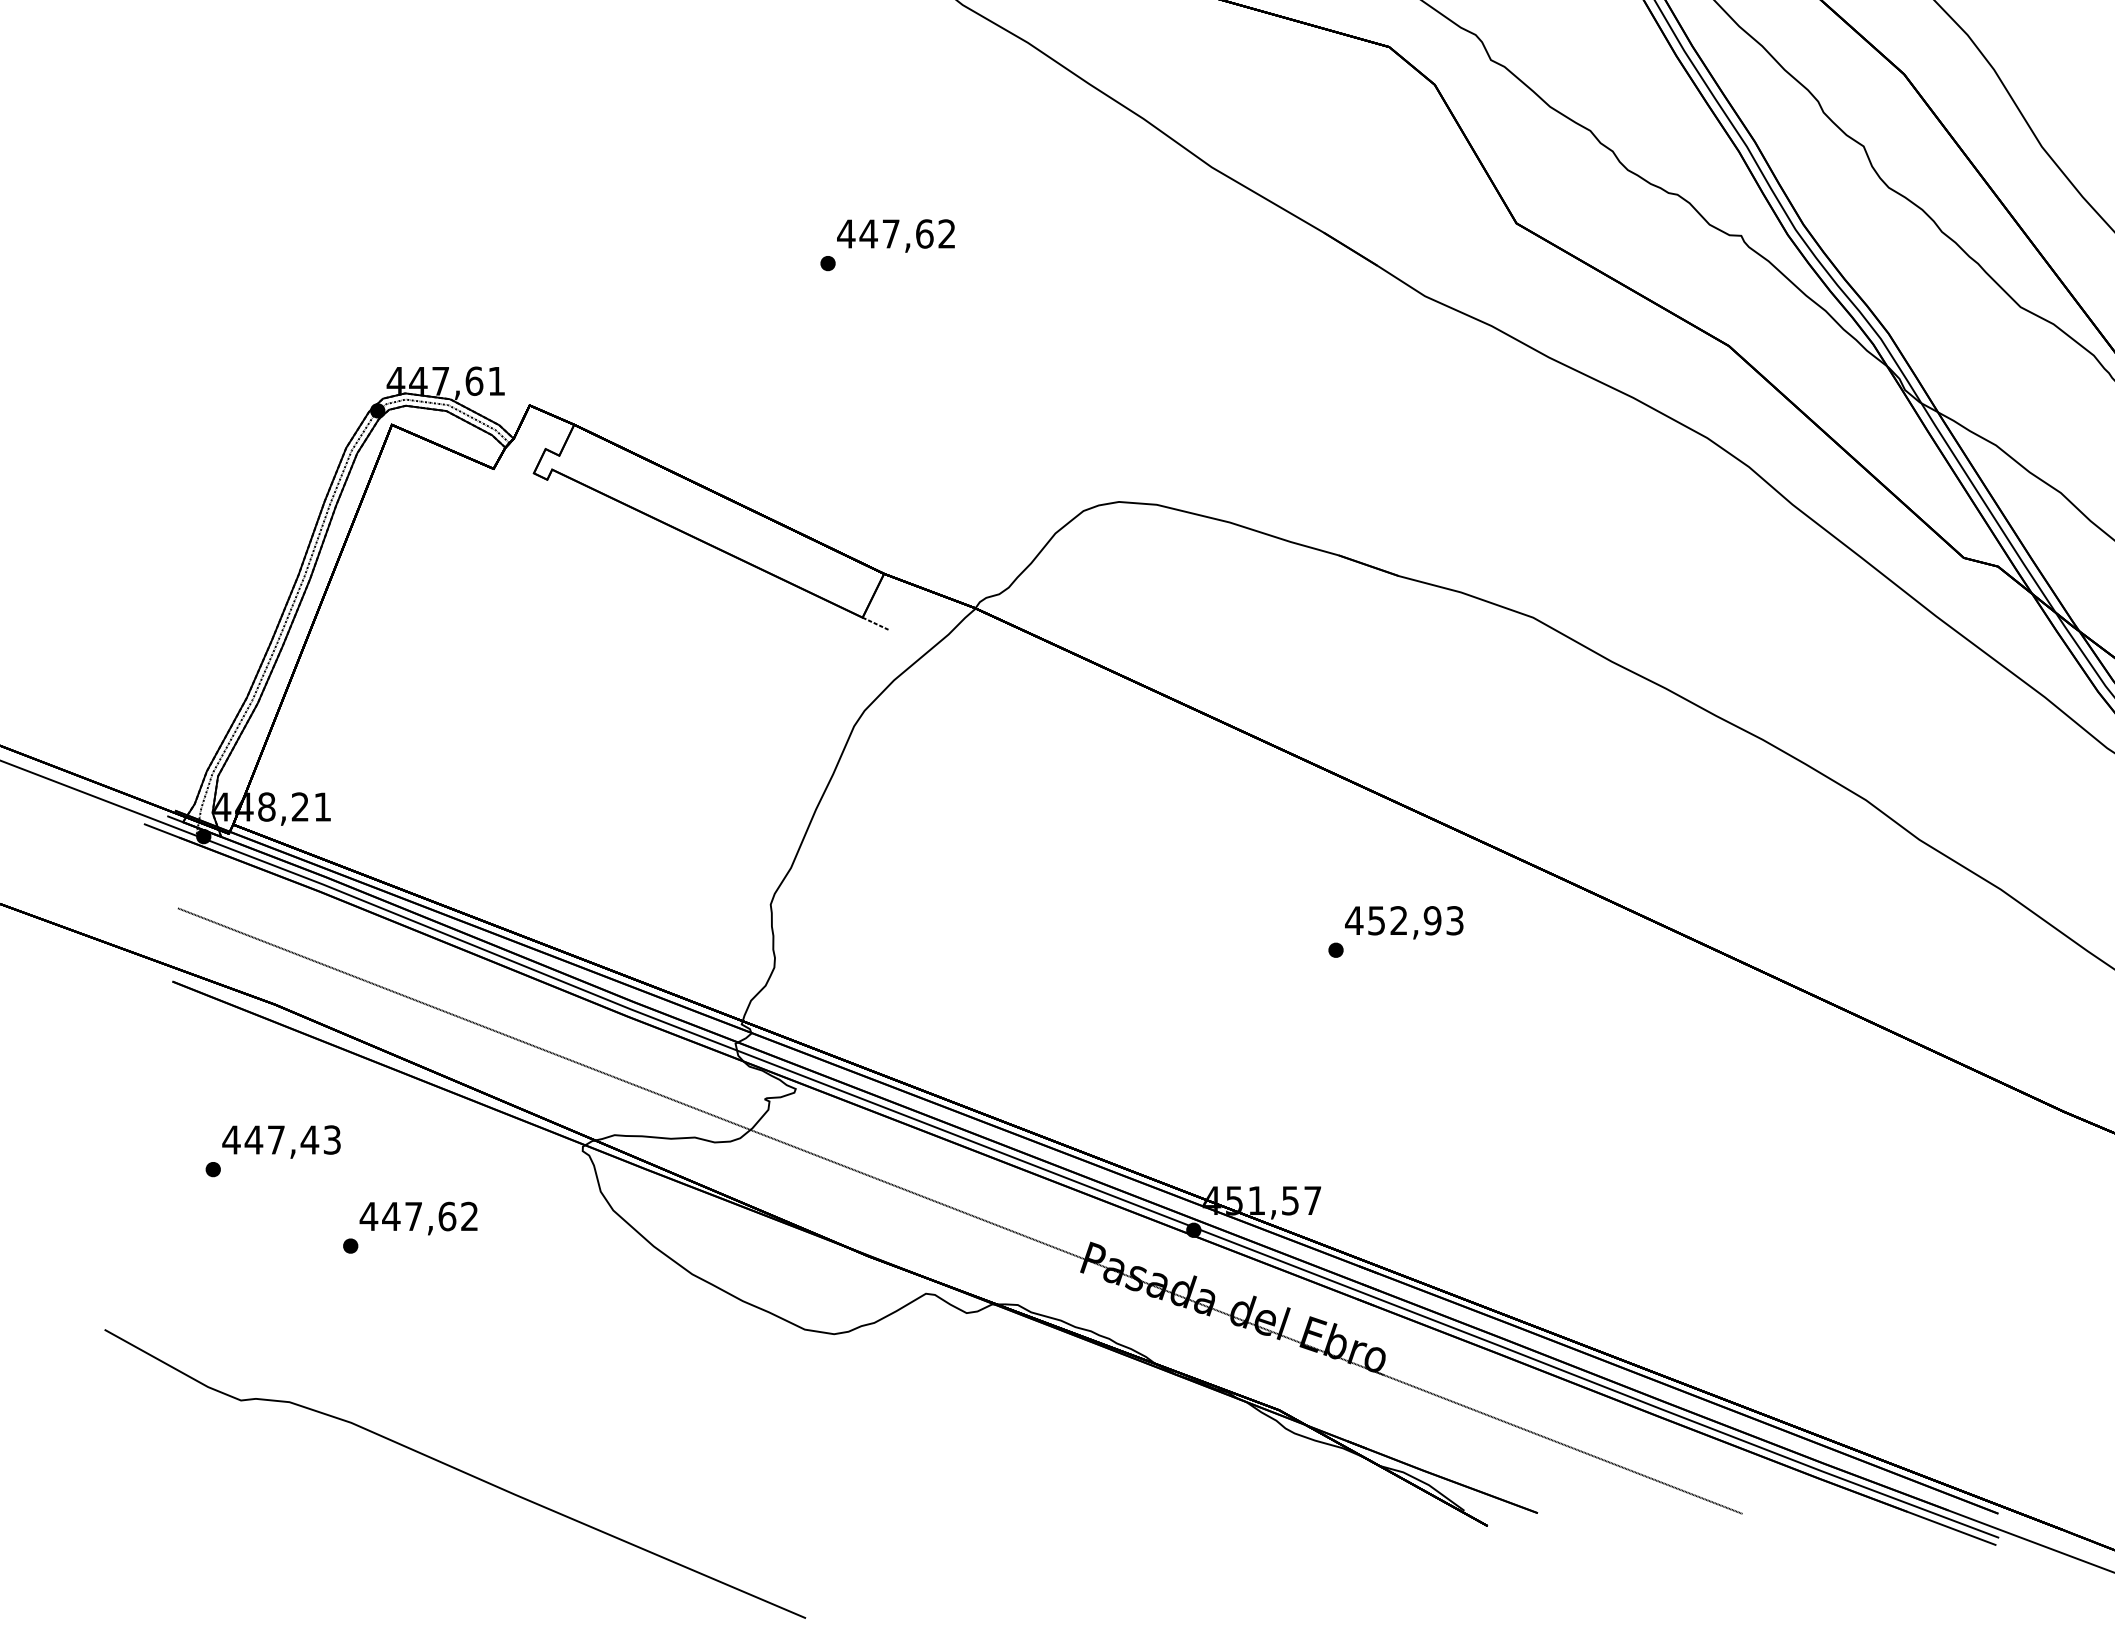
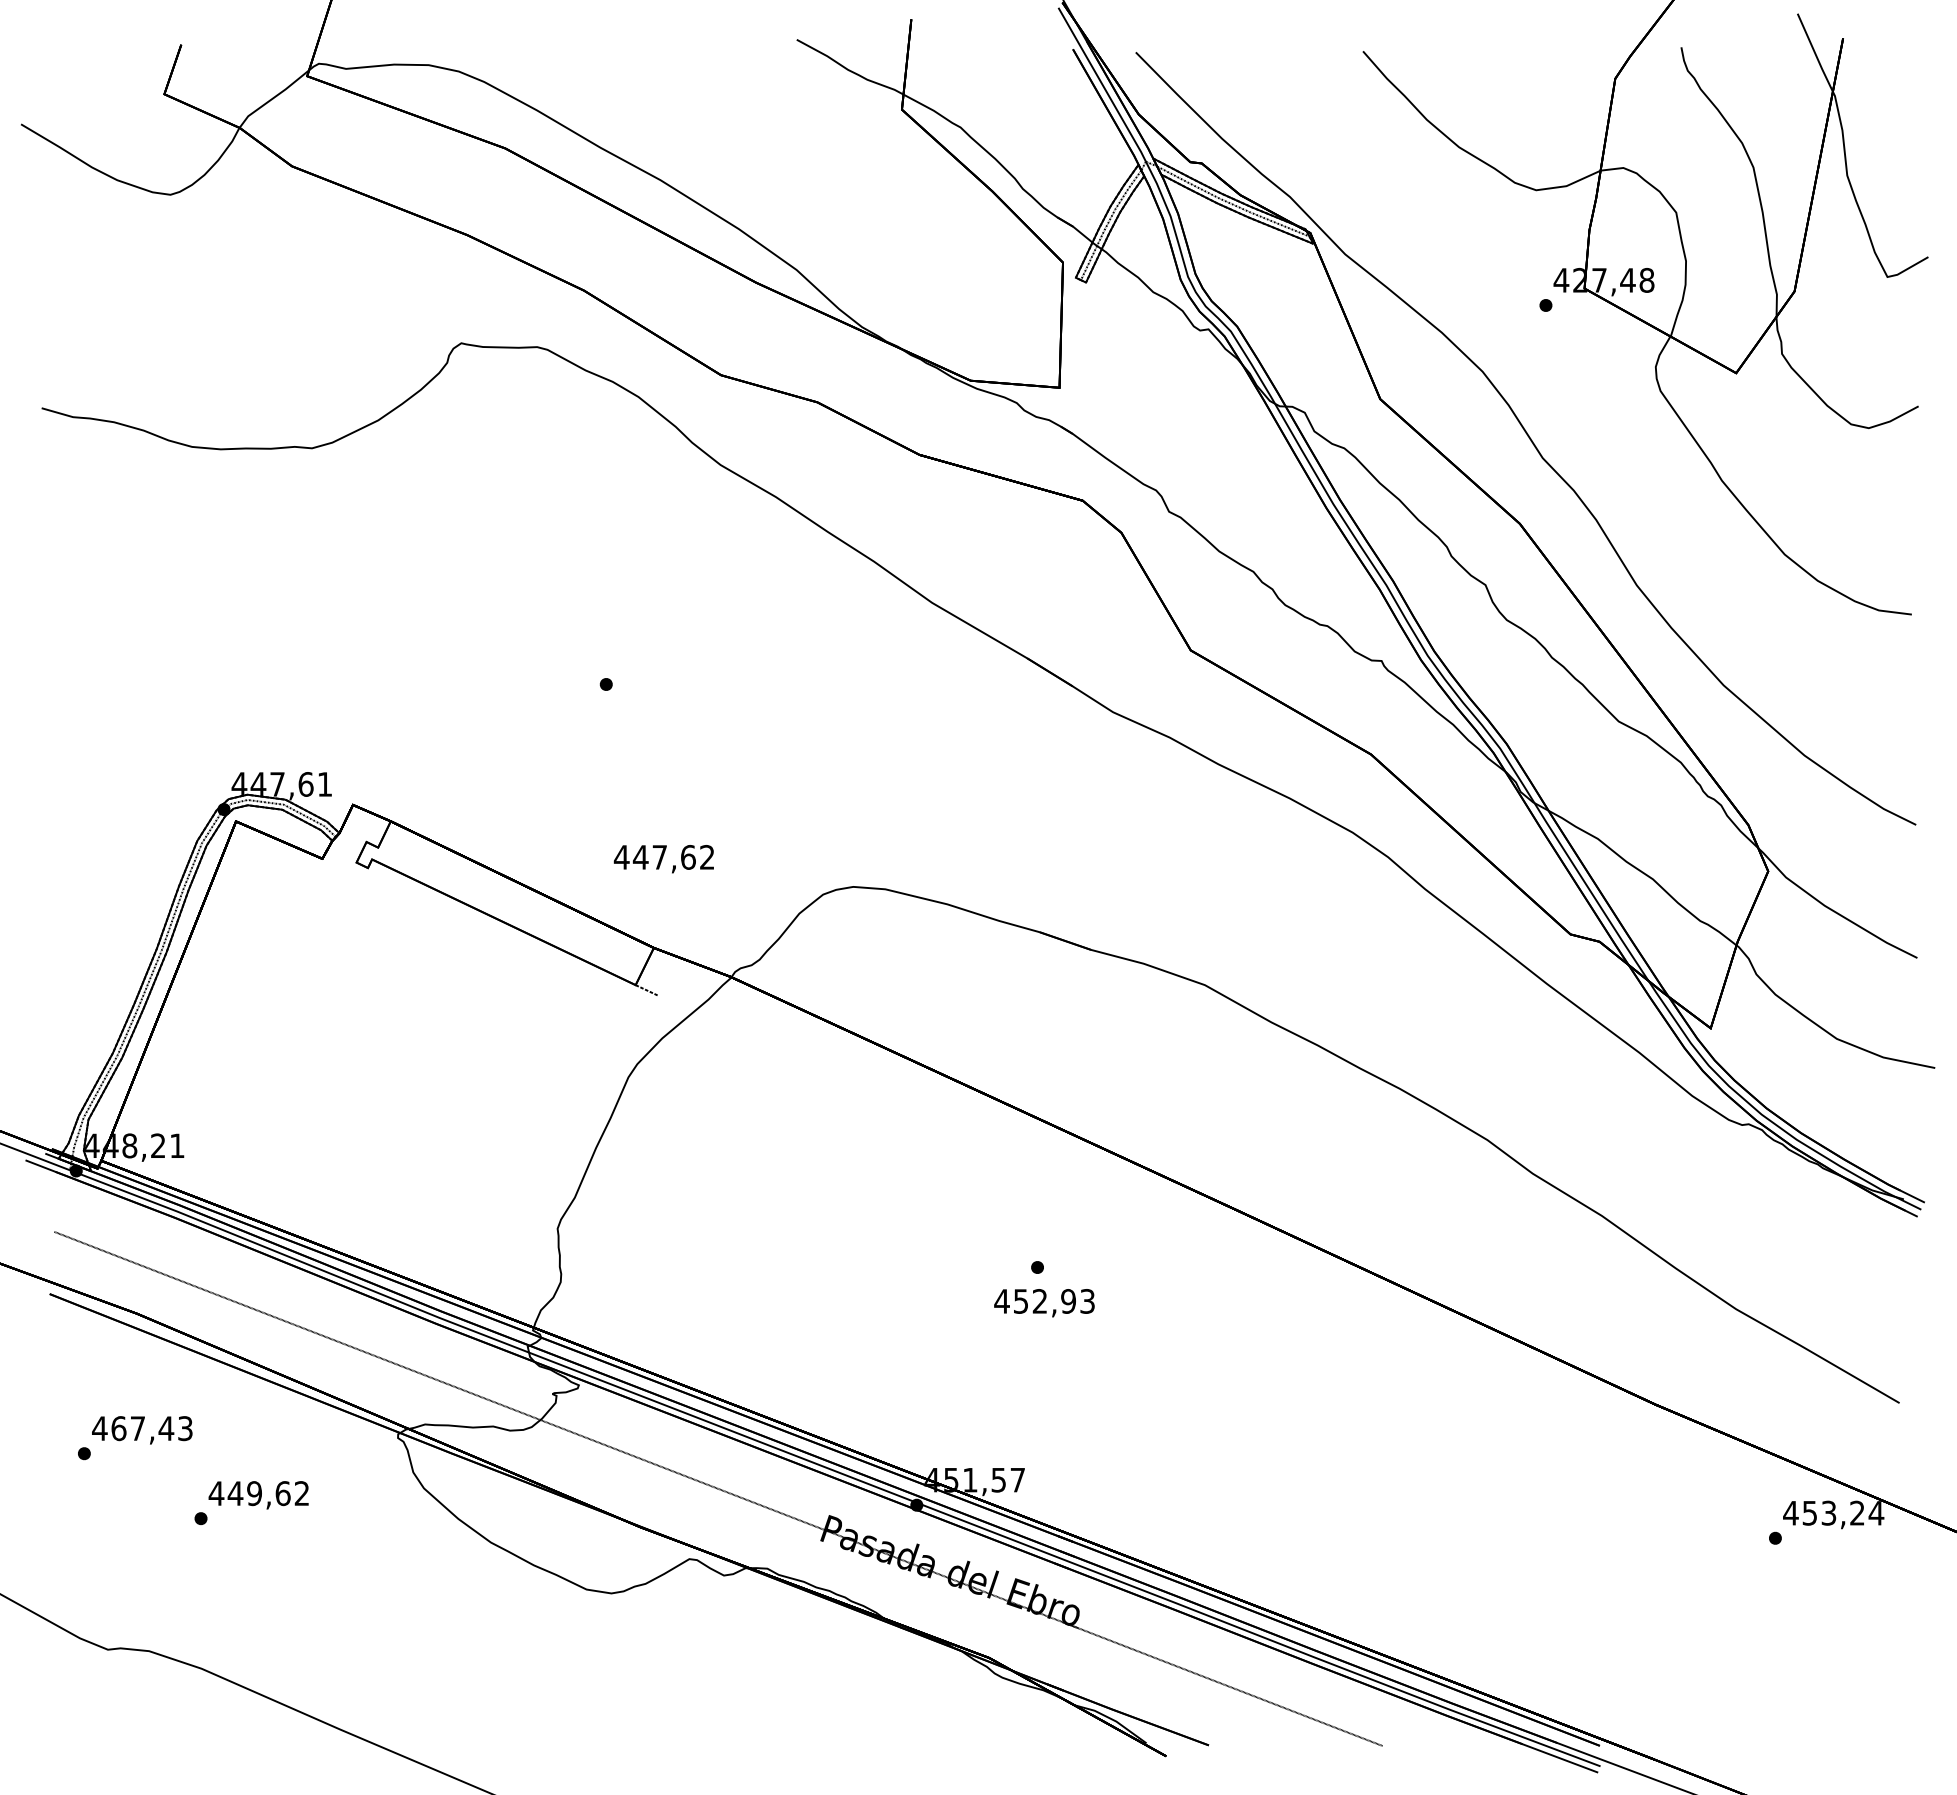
text: (895, 236) -> (663, 859), moved
text: (1404, 923) -> (1044, 1303), moved
text: (253, 1139) -> (118, 1428), 447,43 -> 467,43
text: (413, 1216) -> (254, 1493), 447,62 -> 449,62

